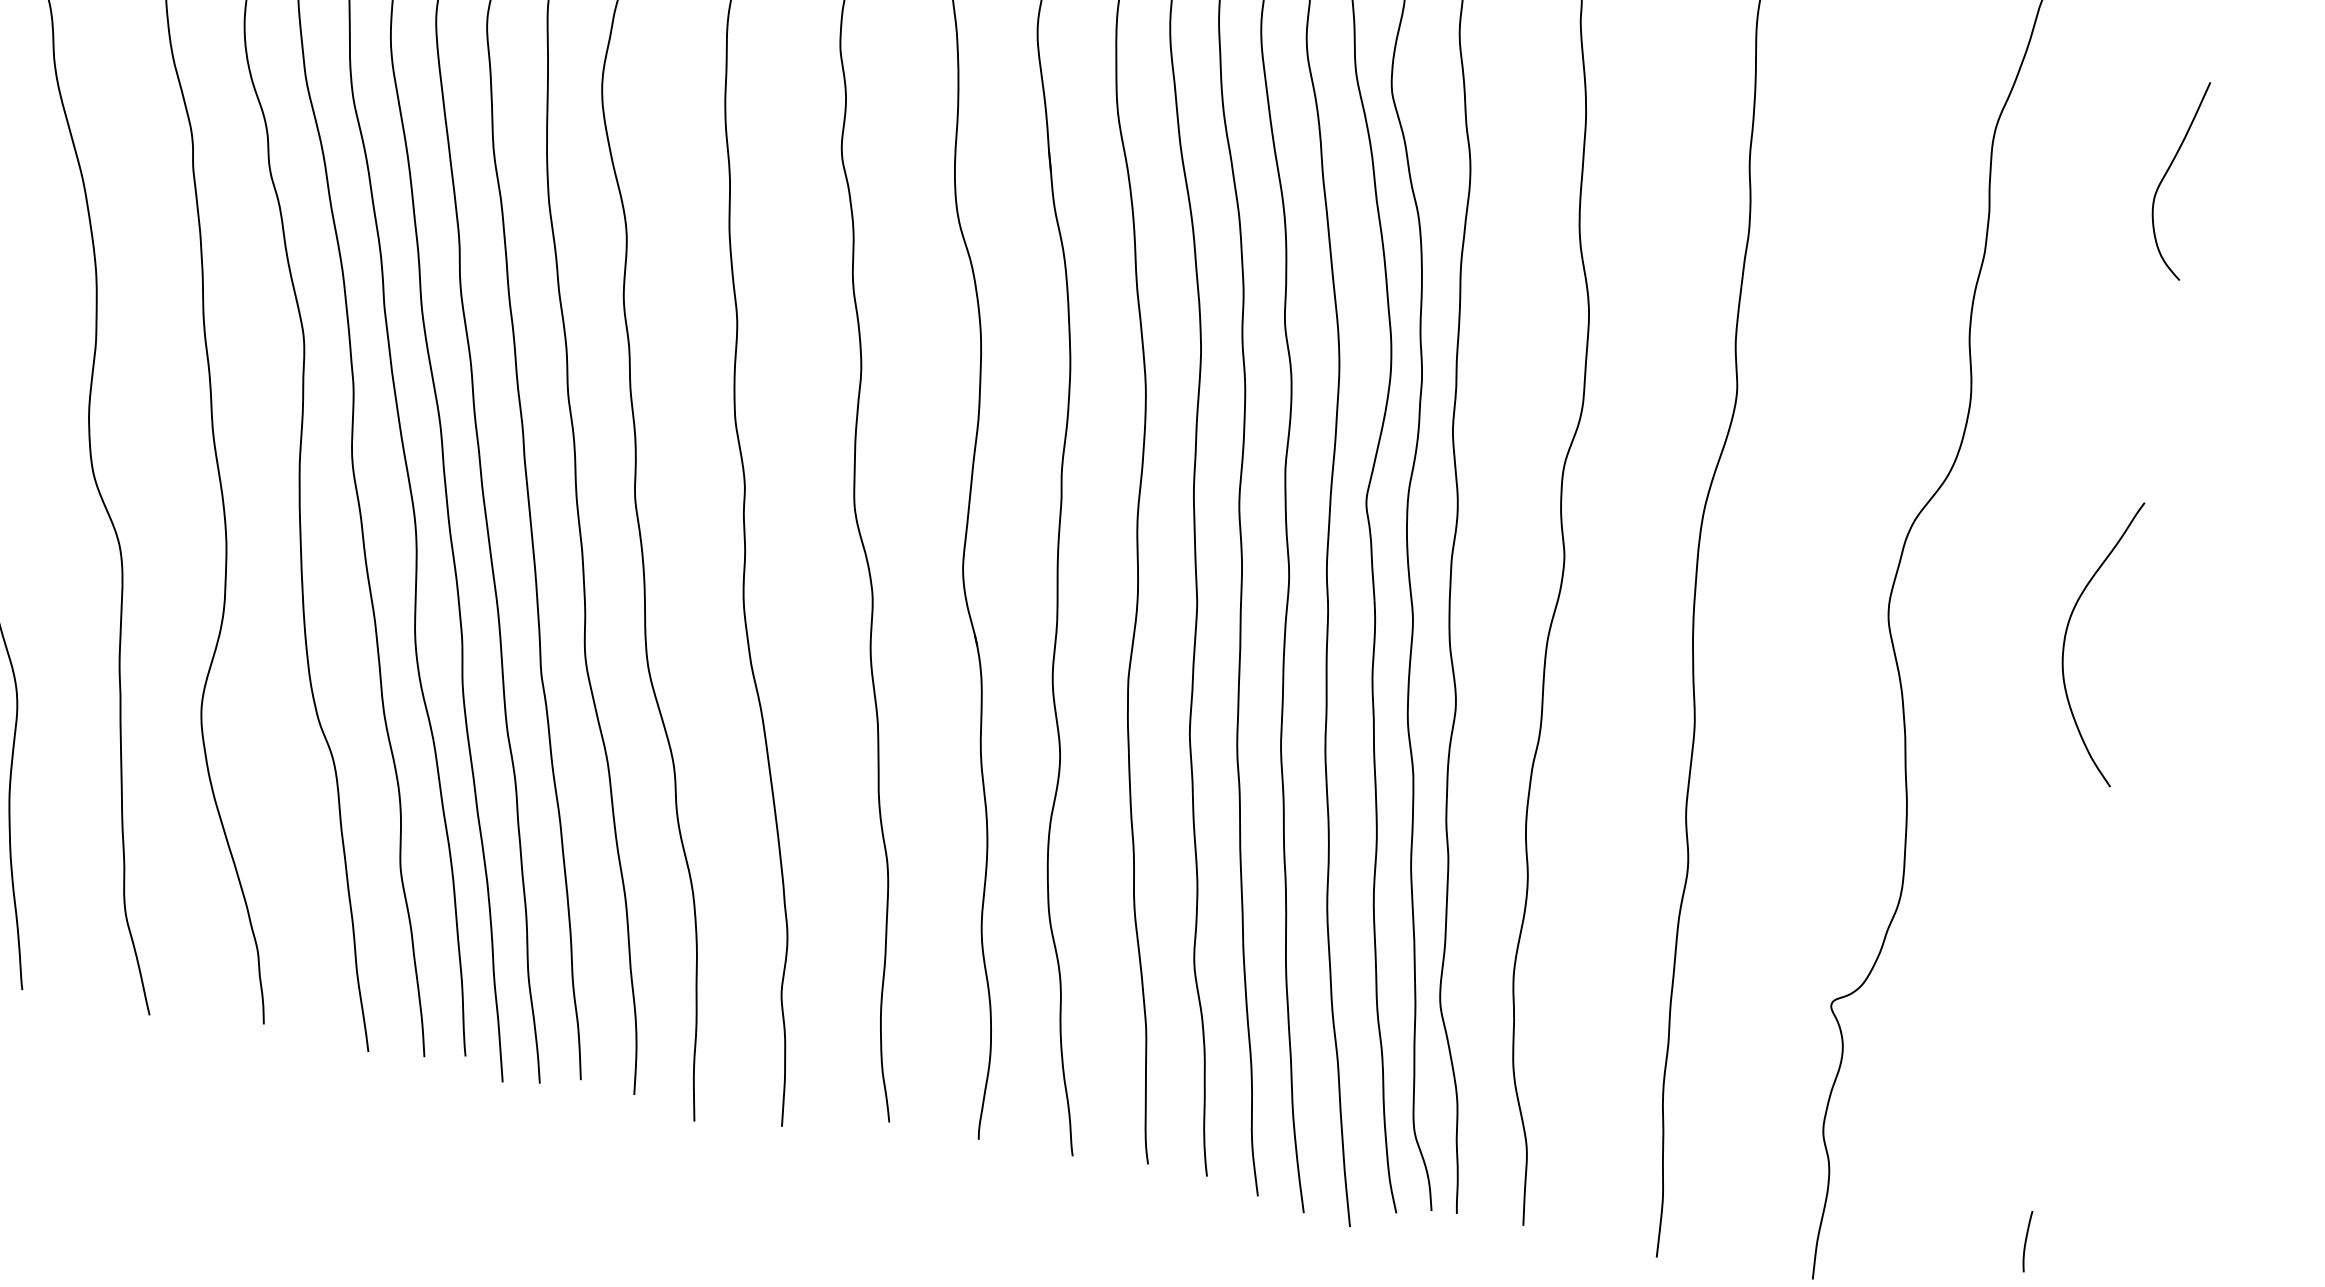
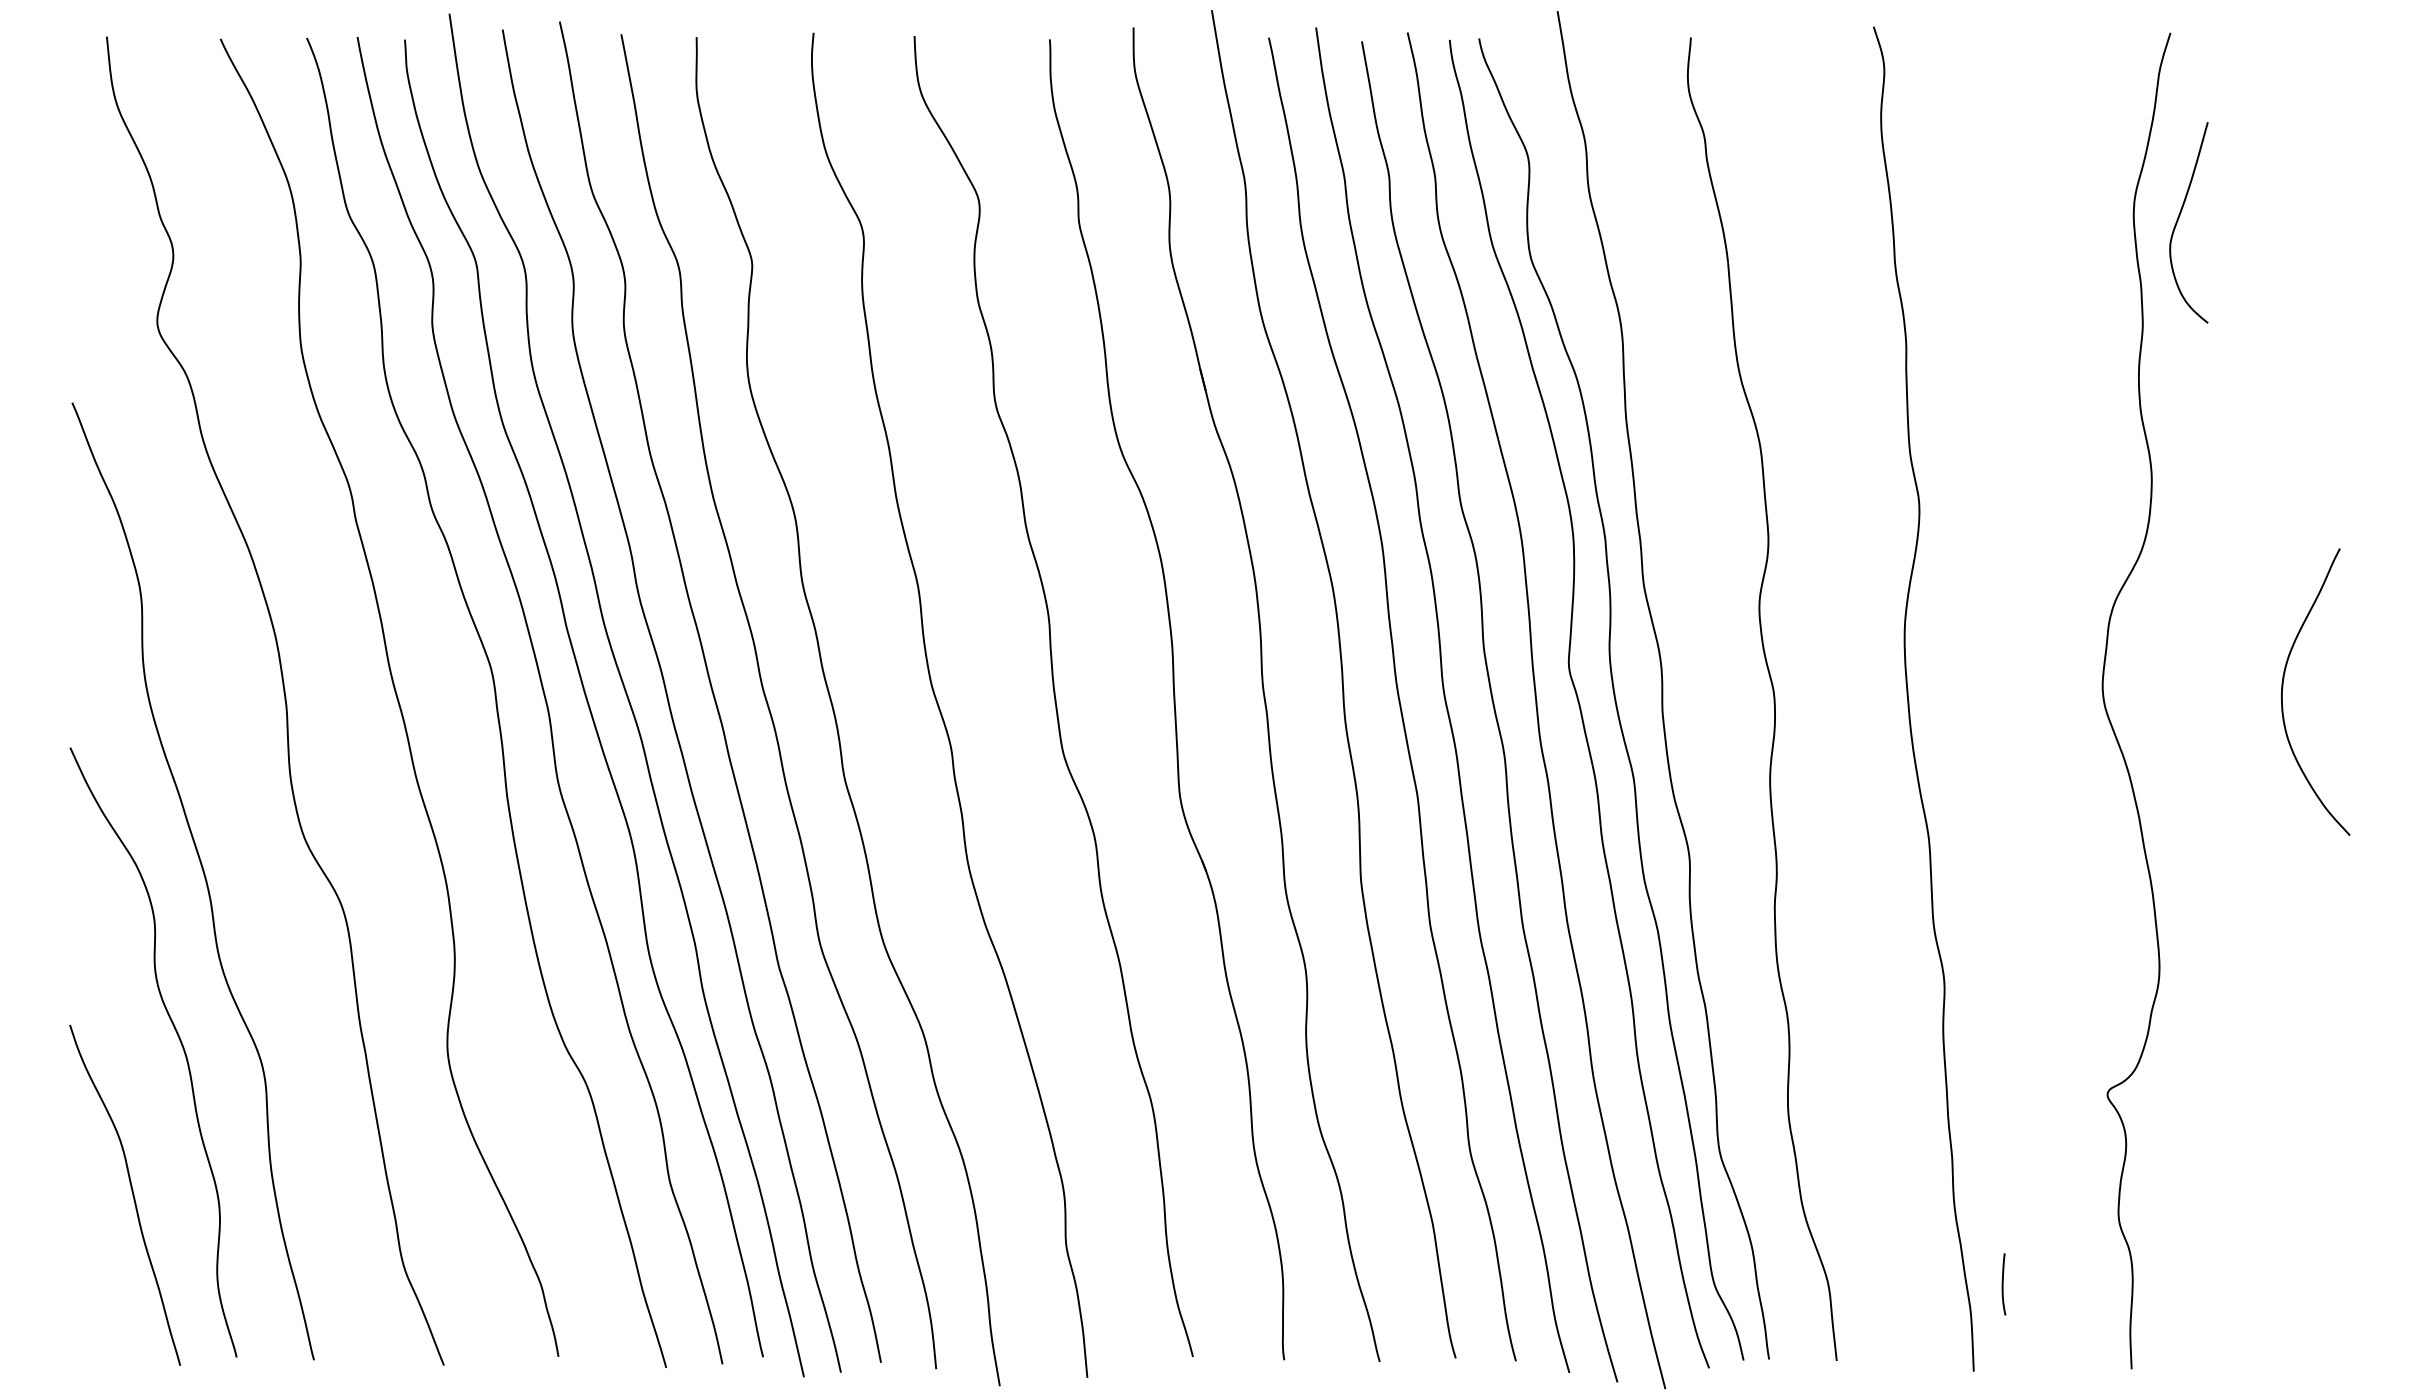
curve: (2167, 172) -> (2179, 218), moved
curve: (2026, 1241) -> (2003, 1284), moved

